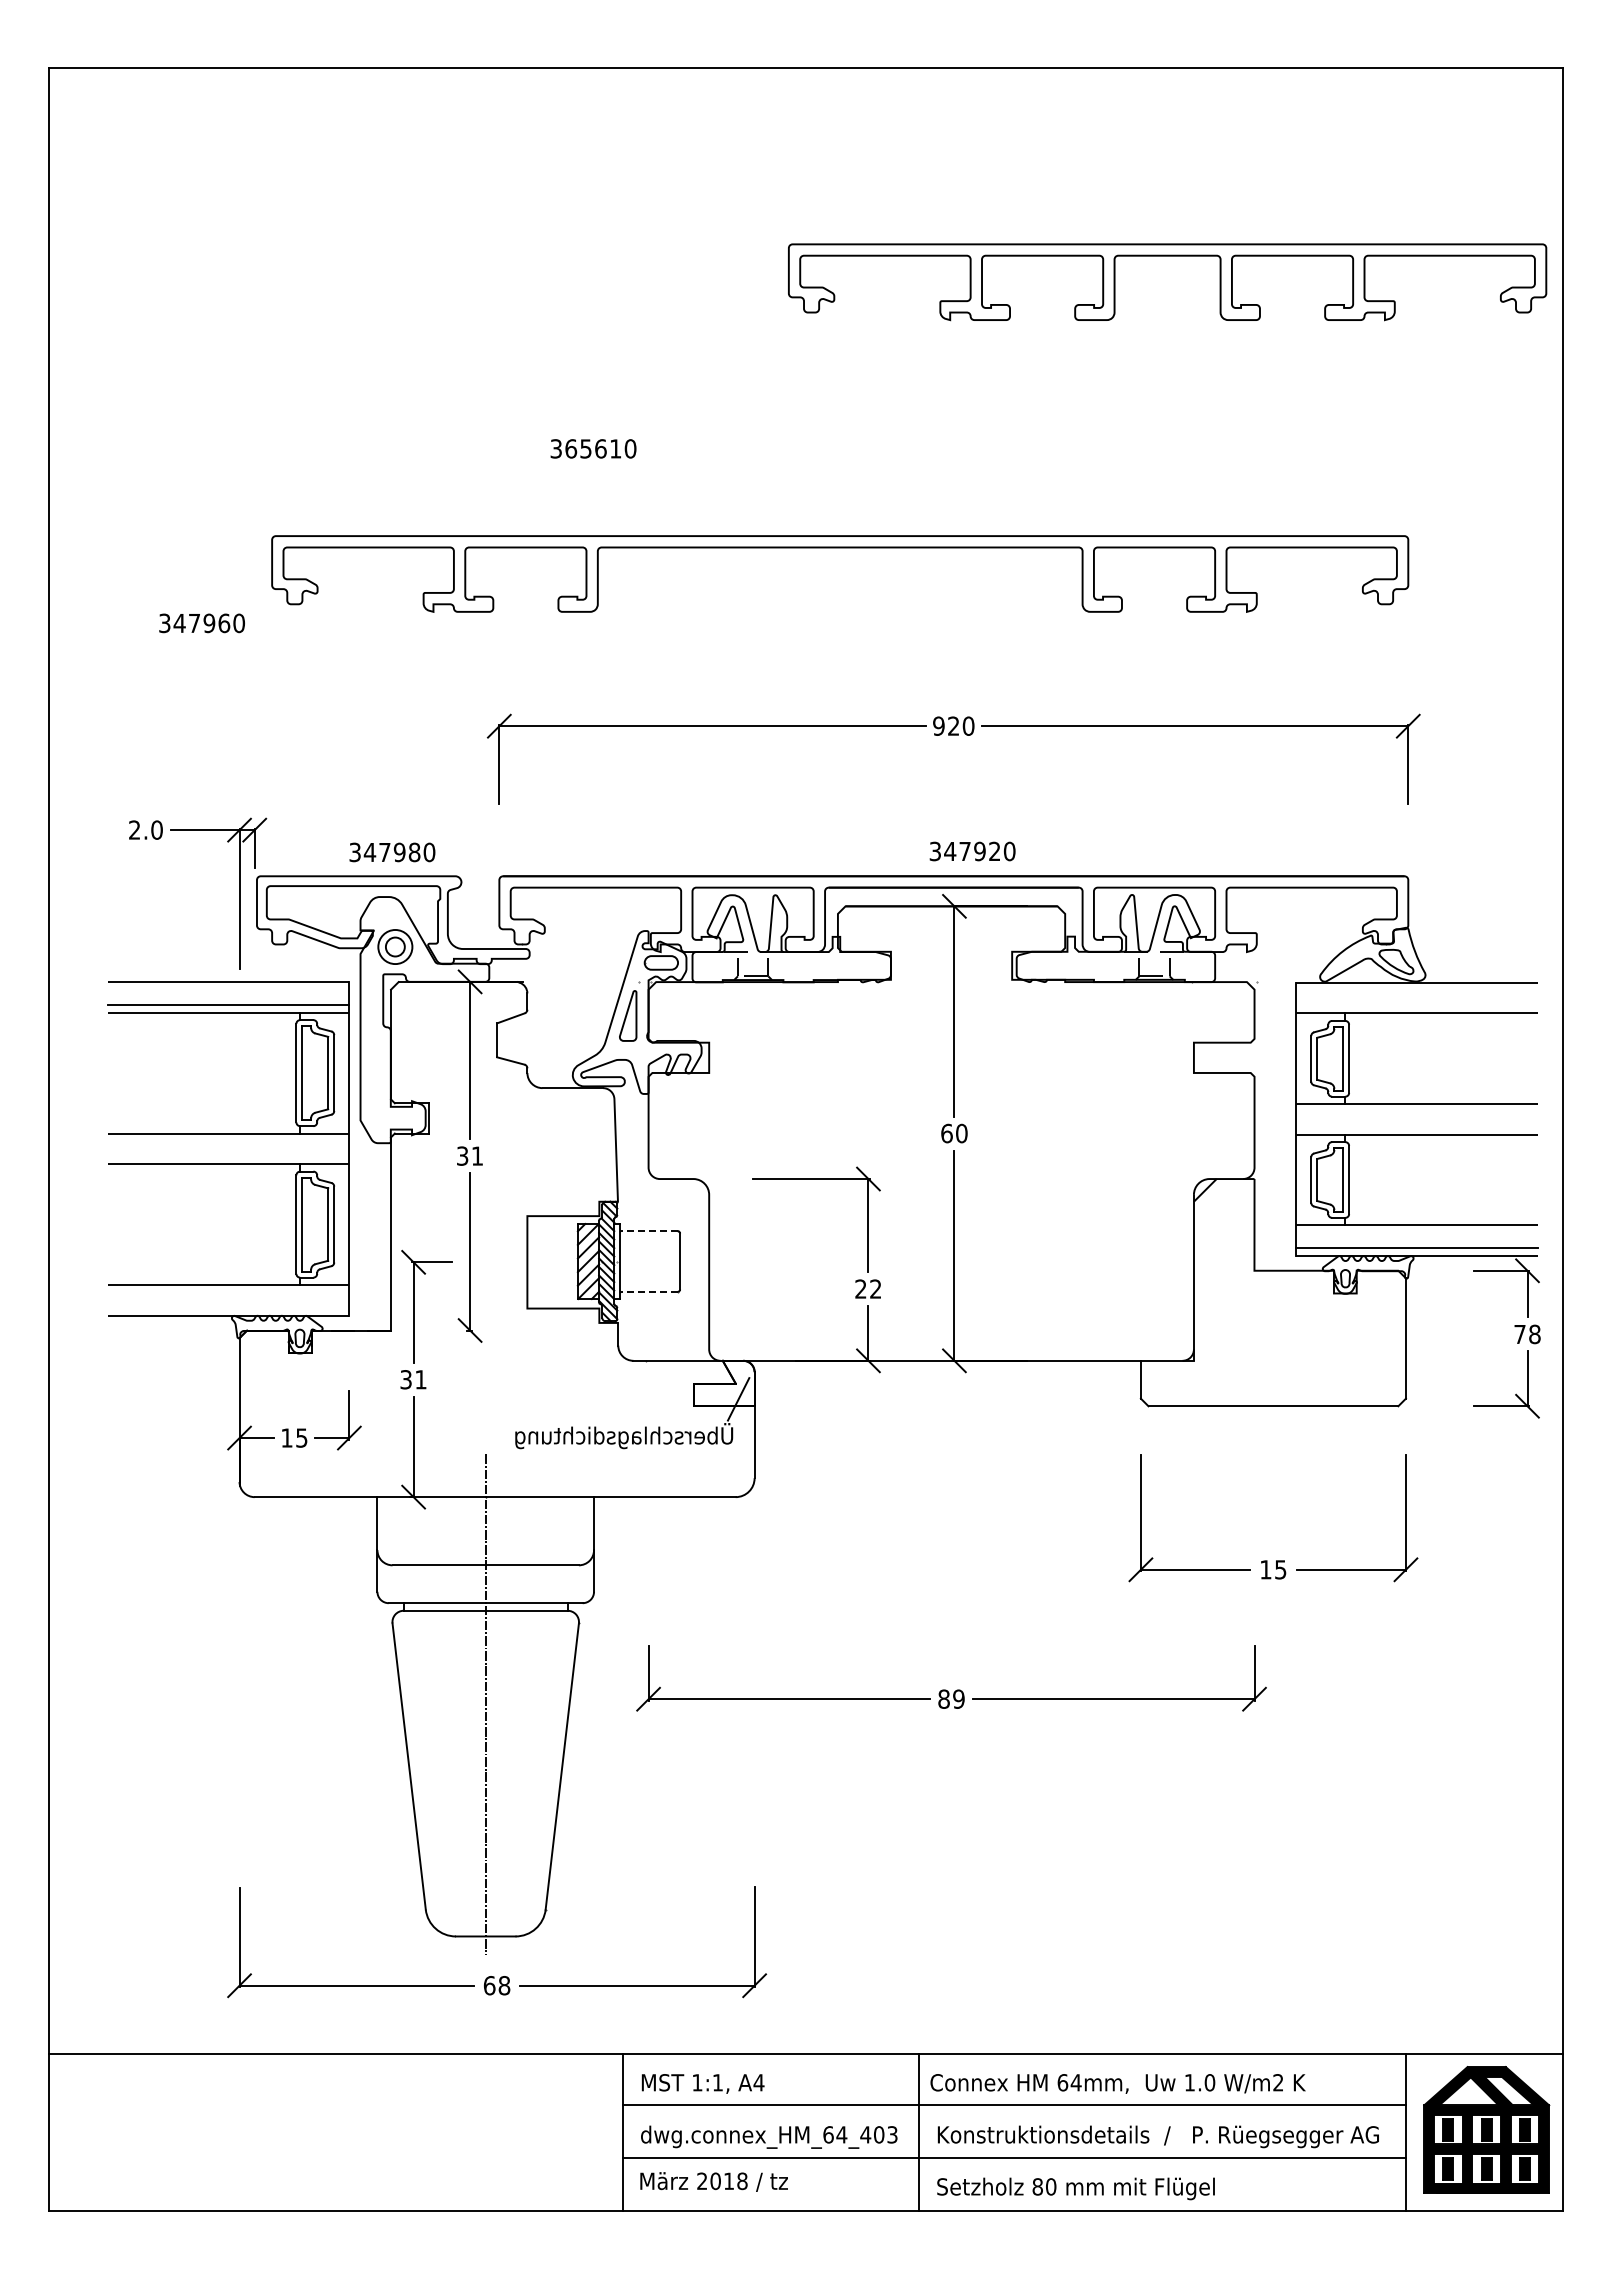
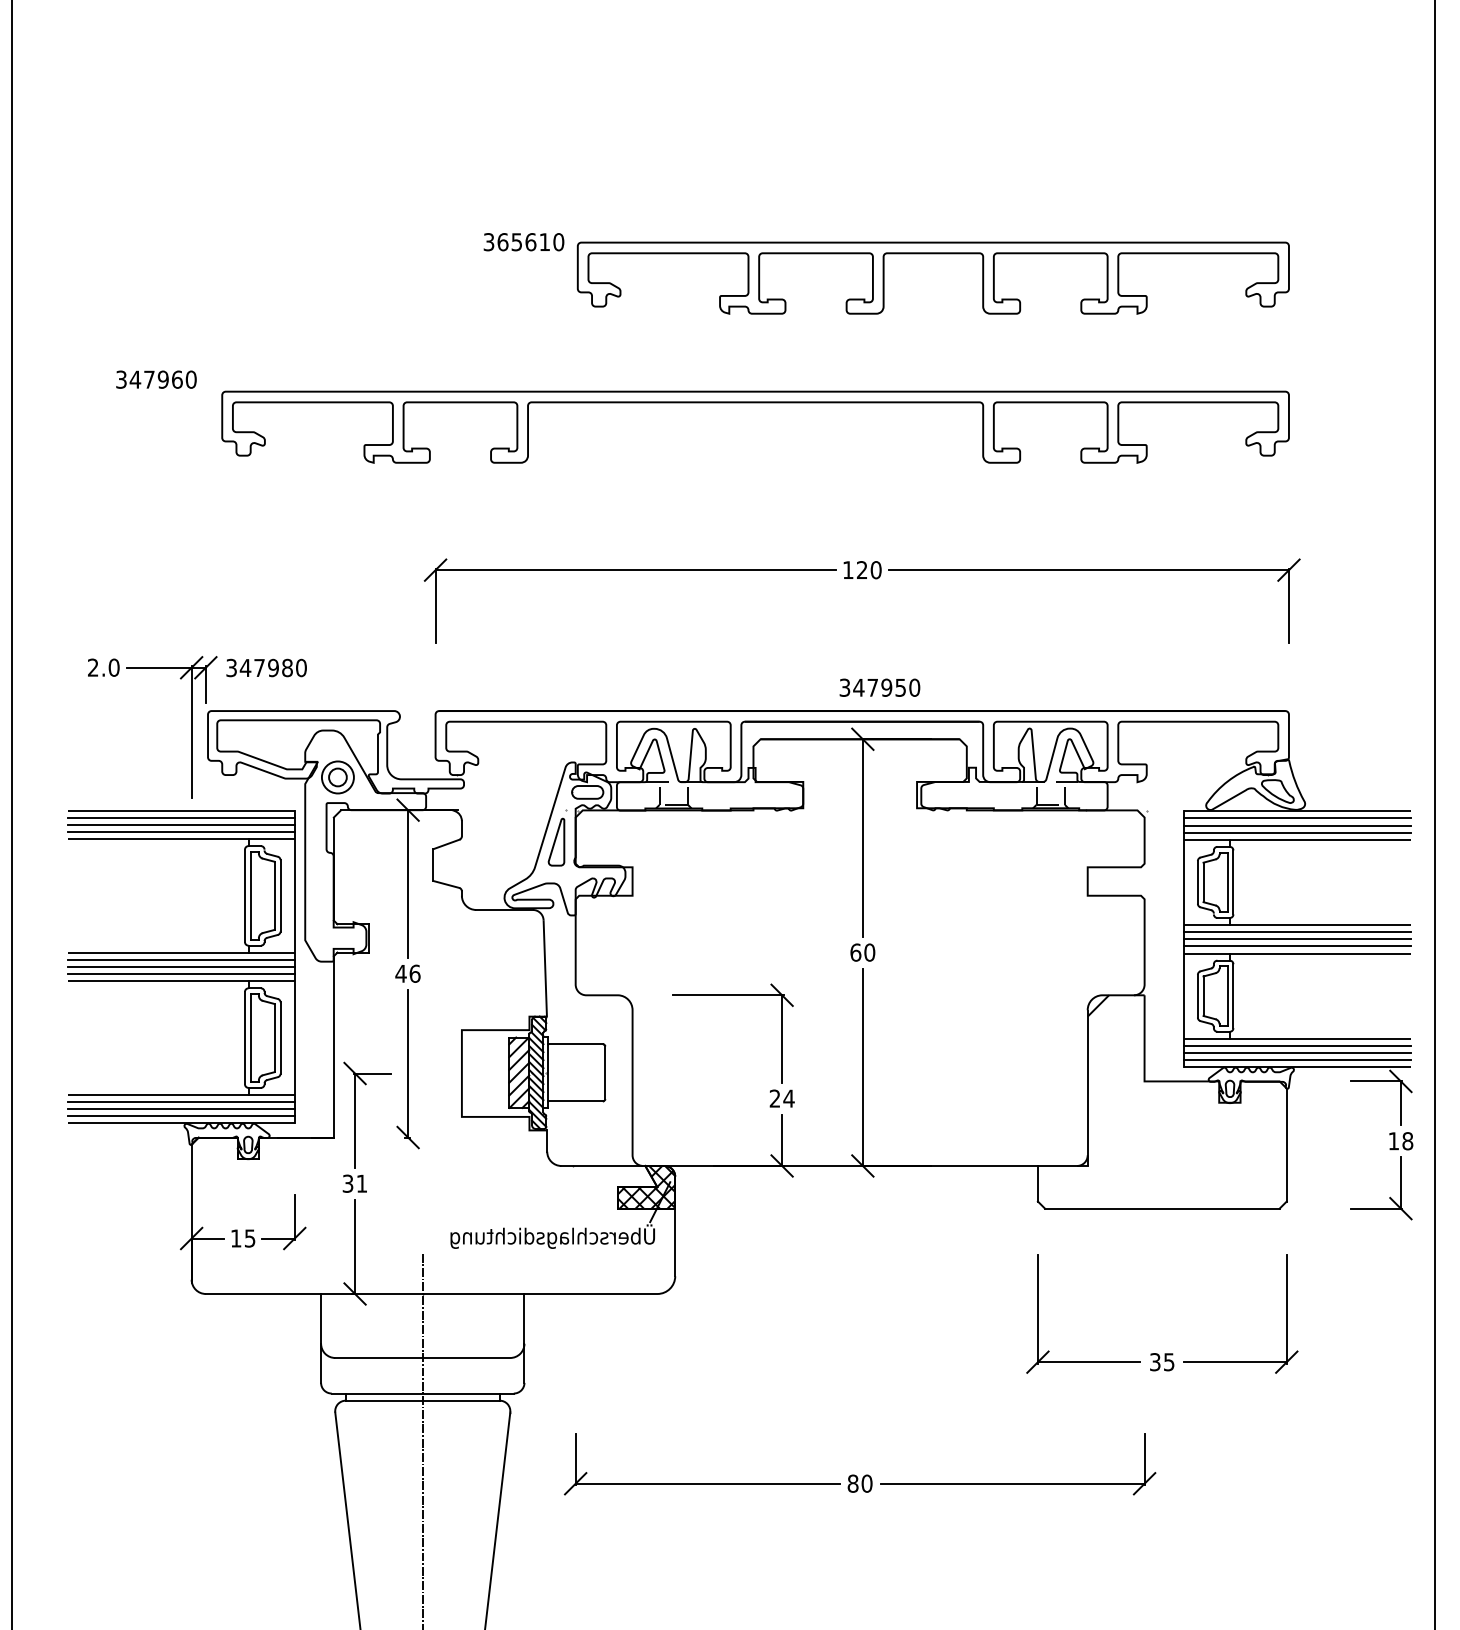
part: (1167, 256) -> (933, 254), moved
text: (593, 448) -> (523, 241), moved
text: (201, 623) -> (155, 379), moved
text: (938, 725) -> (847, 569), 920 -> 120
text: (994, 851) -> (900, 687), 347920 -> 347950
text: (392, 852) -> (266, 668), moved
line: (228, 989) -> (181, 817), added
line: (1416, 990) -> (1296, 818), added
line: (228, 997) -> (181, 824), added
line: (1416, 998) -> (1296, 825), added
line: (1416, 1005) -> (1296, 832), added
line: (1416, 1111) -> (1296, 931), added
line: (1416, 1119) -> (1296, 939), added
line: (1416, 1126) -> (1296, 945), added
line: (228, 1141) -> (181, 960), added
line: (228, 1148) -> (181, 966), added
text: (469, 1155) -> (407, 973), 31 -> 46
line: (228, 1156) -> (181, 974), added
line: (648, 1231) -> (575, 1044), dashed -> solid
line: (1416, 1233) -> (1296, 1046), added
line: (1416, 1240) -> (1296, 1053), added
text: (875, 1288) -> (788, 1098), 22 -> 24
line: (648, 1291) -> (575, 1100), dashed -> solid
line: (228, 1292) -> (181, 1101), added
line: (228, 1300) -> (181, 1109), added
line: (228, 1307) -> (181, 1115), added
text: (1519, 1334) -> (1393, 1141), 78 -> 18
hatch: (724, 1383) -> (646, 1187), added
text: (1265, 1569) -> (1154, 1361), 15 -> 35
text: (958, 1698) -> (866, 1483), 89 -> 80

